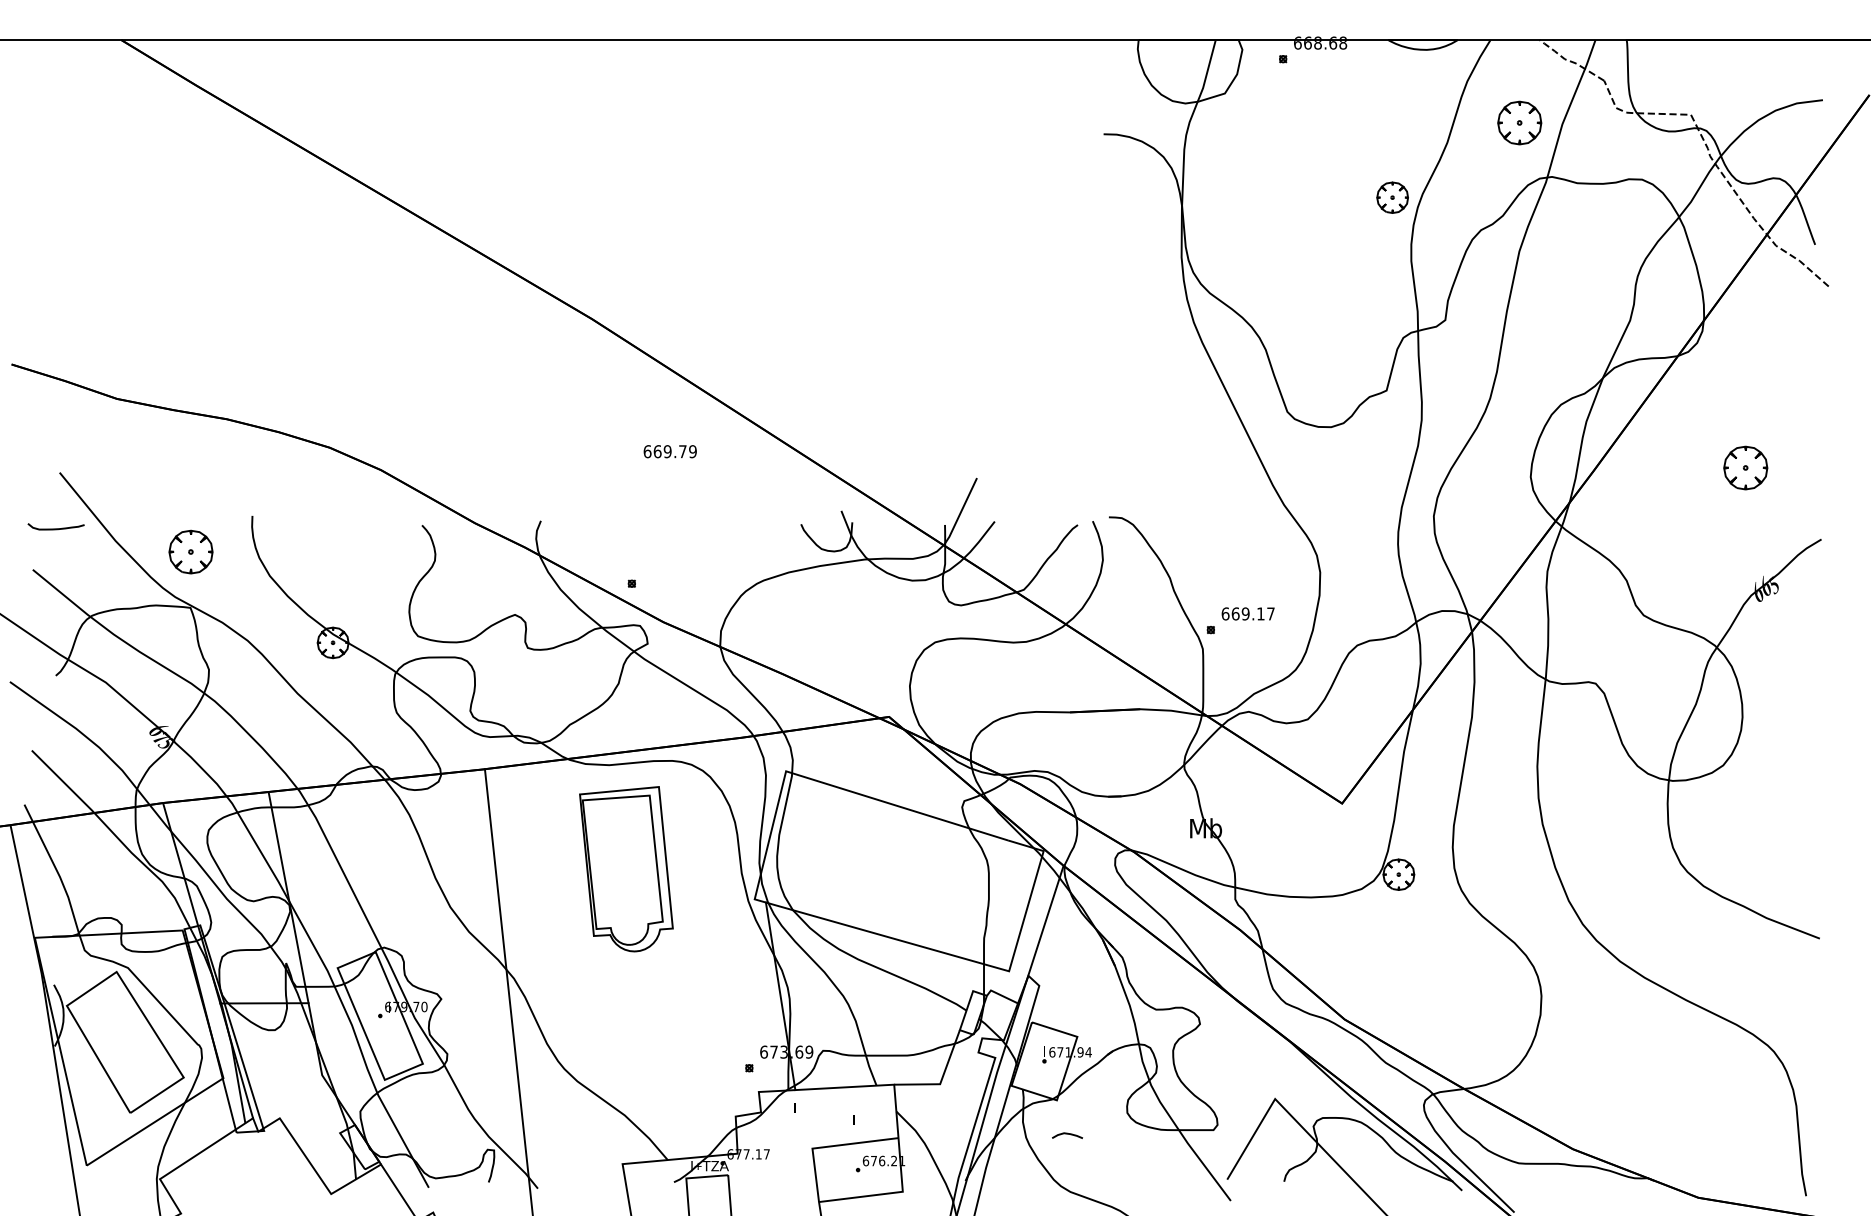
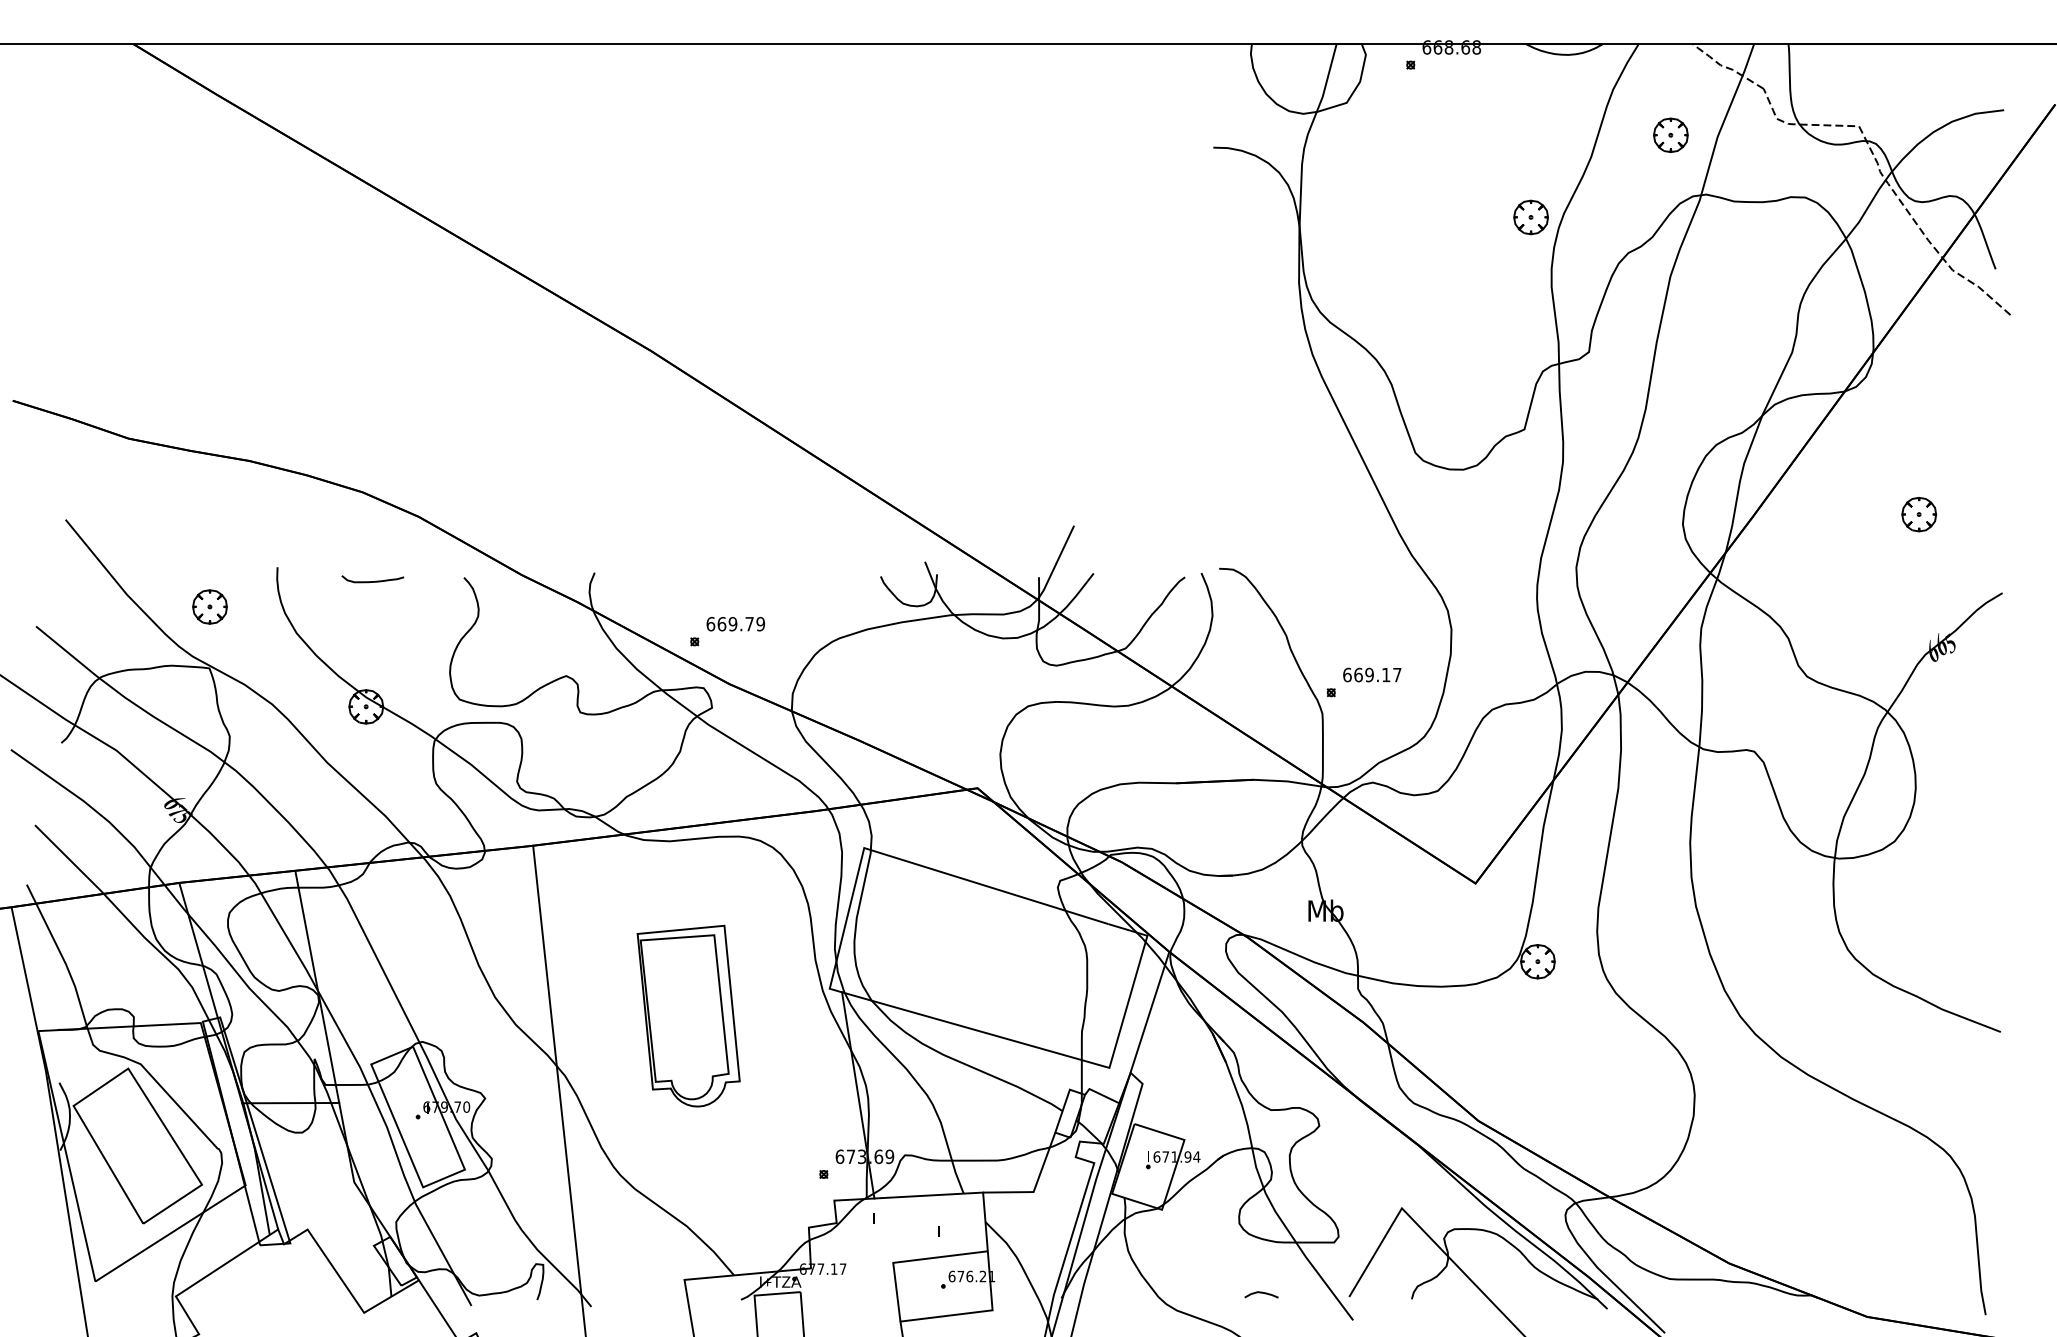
part: (1519, 122) -> (1670, 134), size x0.71
text: (669, 451) -> (734, 623), moved
part: (1745, 467) -> (1919, 514), size x0.71
curve: (55, 528) -> (372, 581), moved
part: (190, 551) -> (209, 606), size x0.71
part: (626, 869) -> (688, 1016), moved
curve: (1067, 1134) -> (1261, 1293), moved

